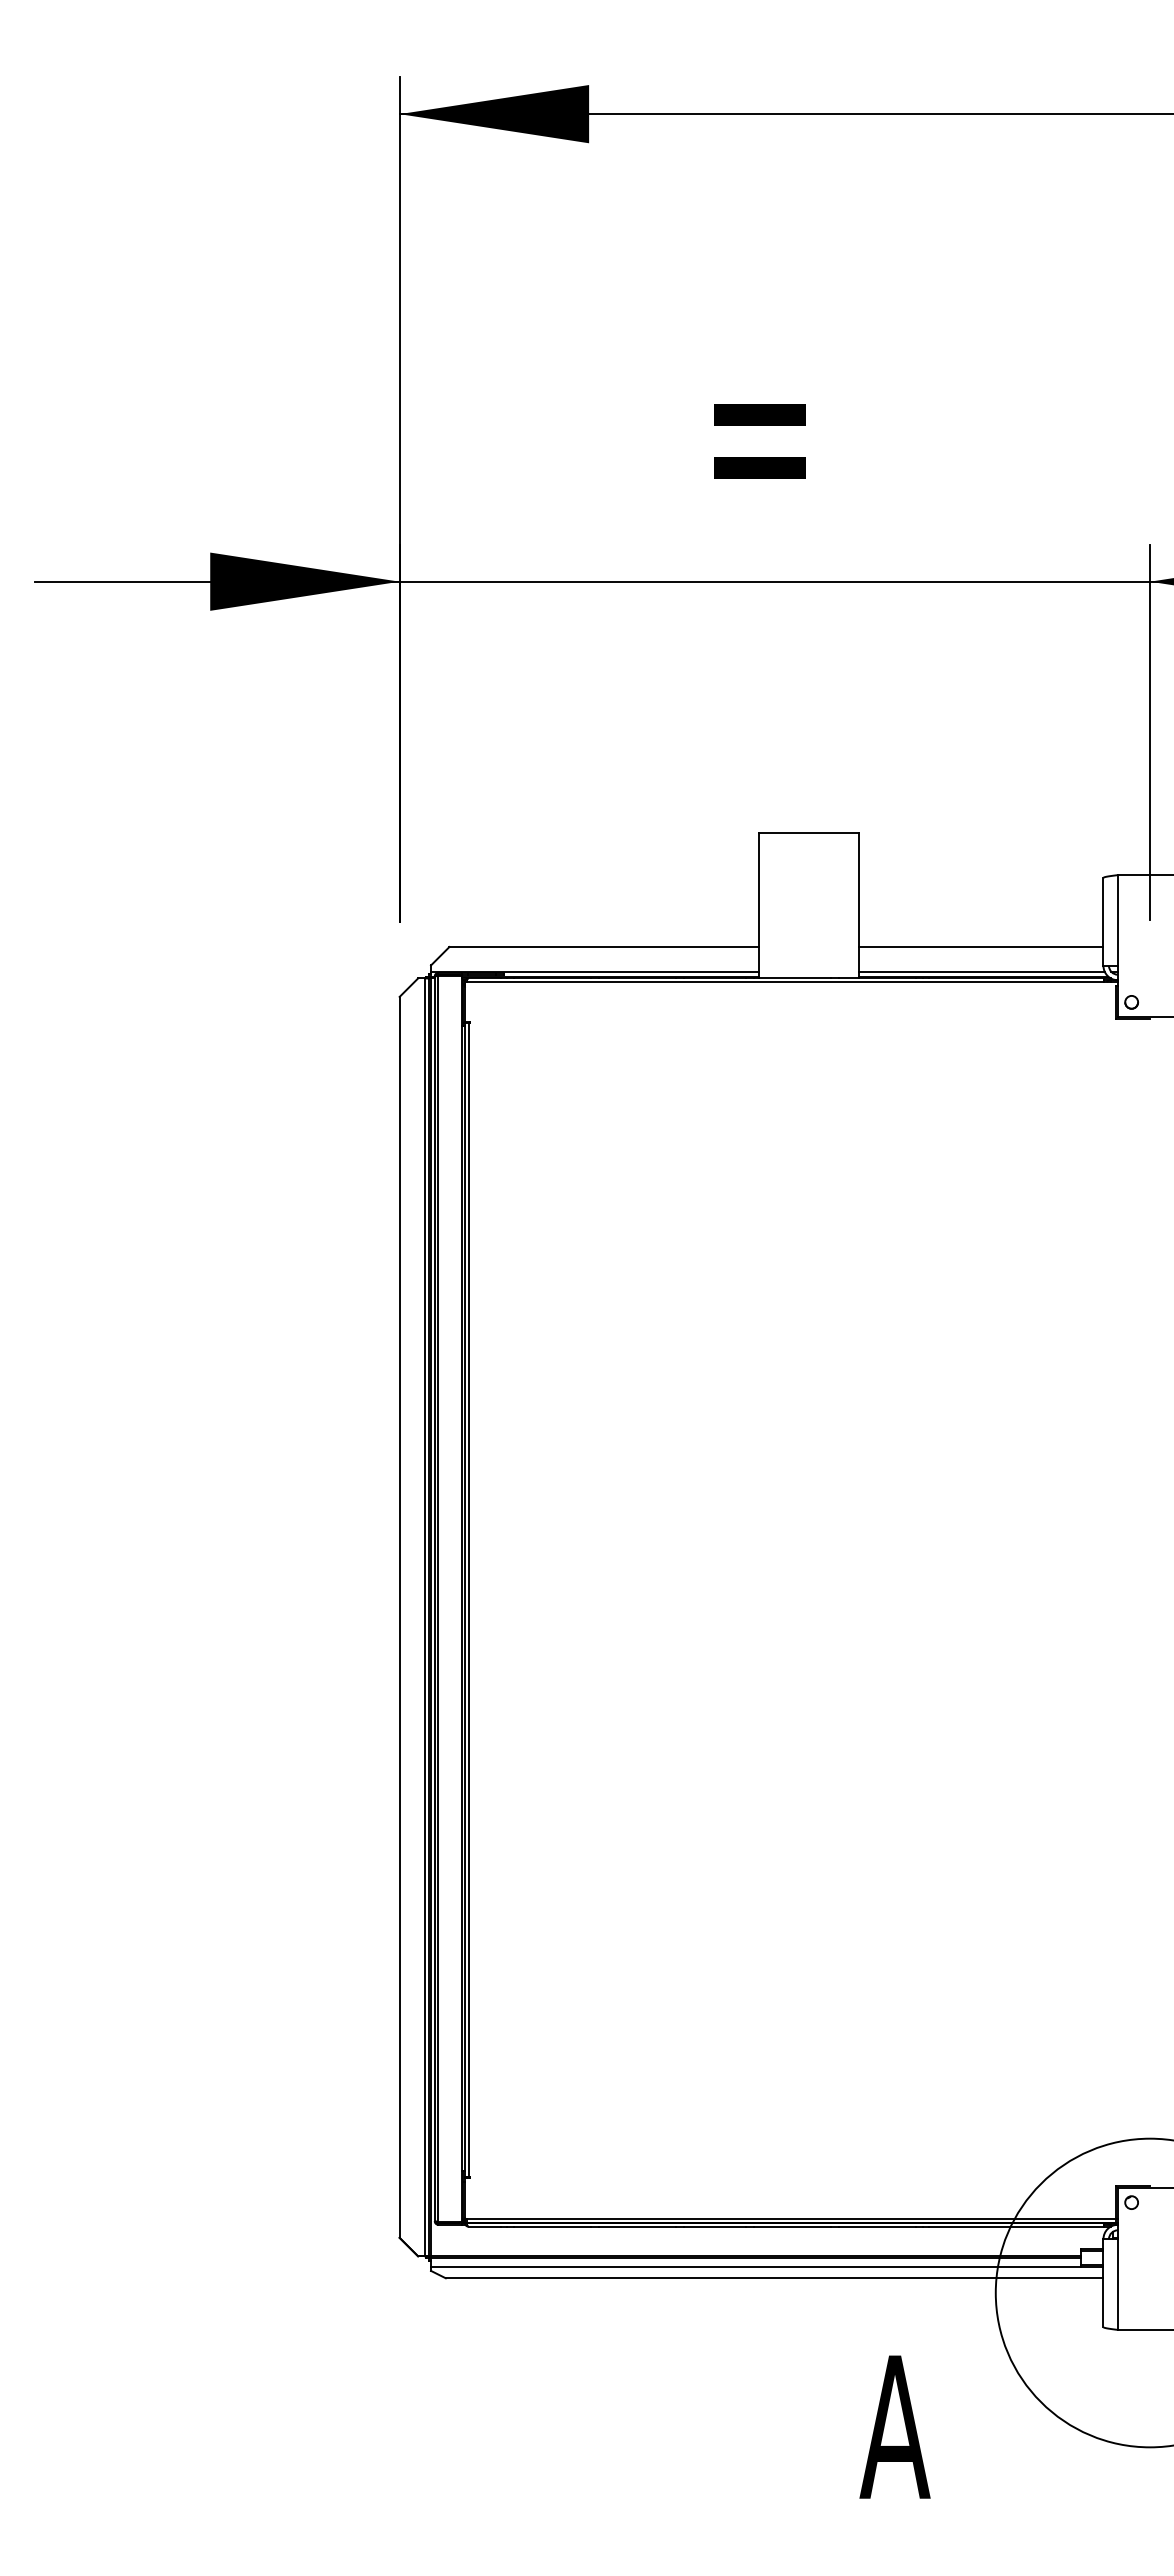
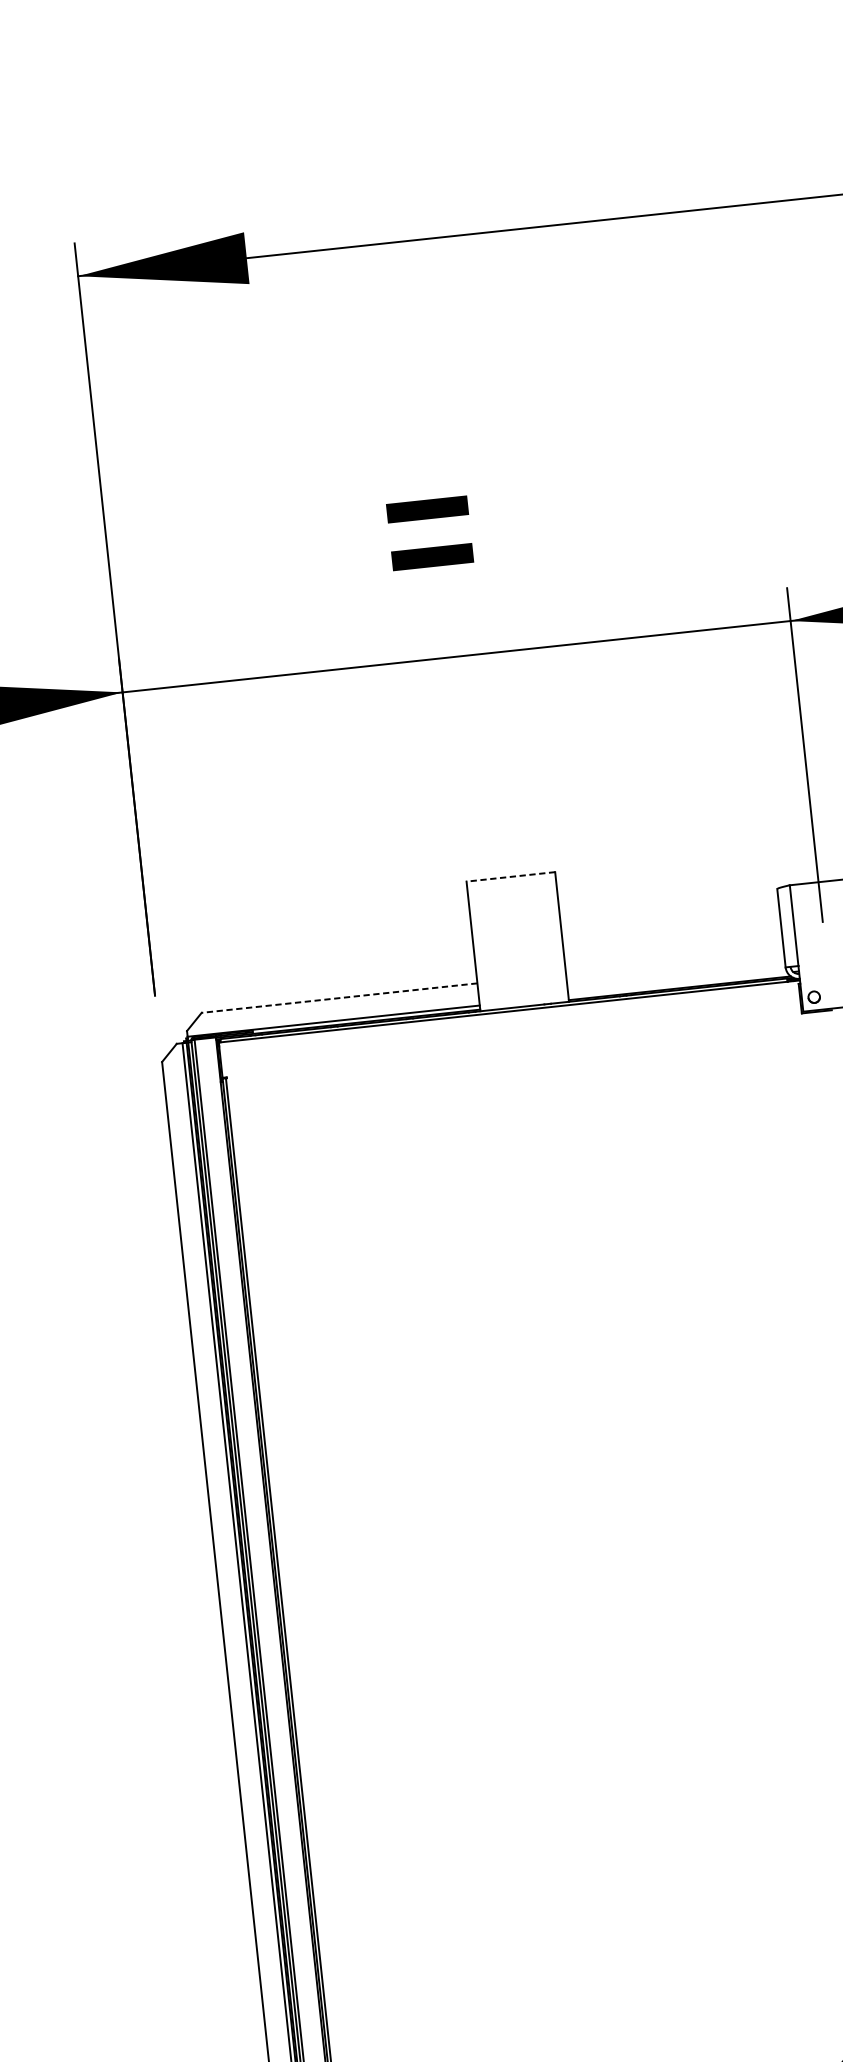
line: (809, 832) -> (511, 876), solid -> dashed
line: (604, 947) -> (339, 998), solid -> dashed
line: (980, 947) -> (674, 962), removed
line: (981, 971) -> (677, 984), removed

